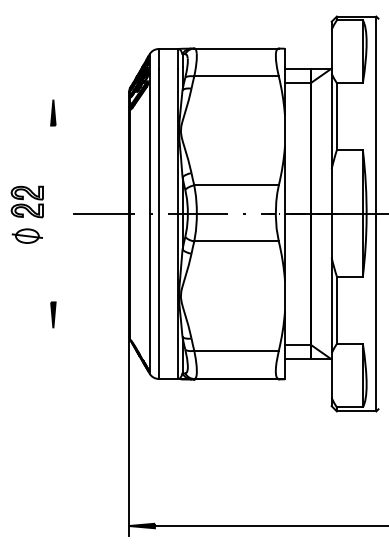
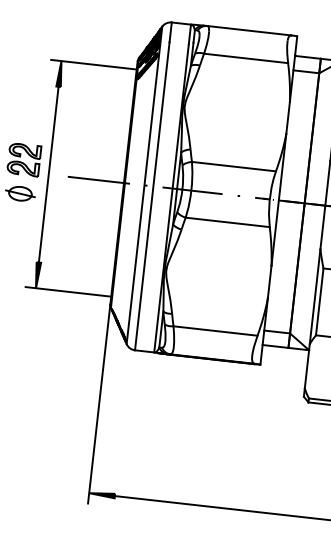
line: (85, 99) -> (93, 64), added
line: (53, 213) -> (48, 174), added
line: (85, 328) -> (67, 292), added

